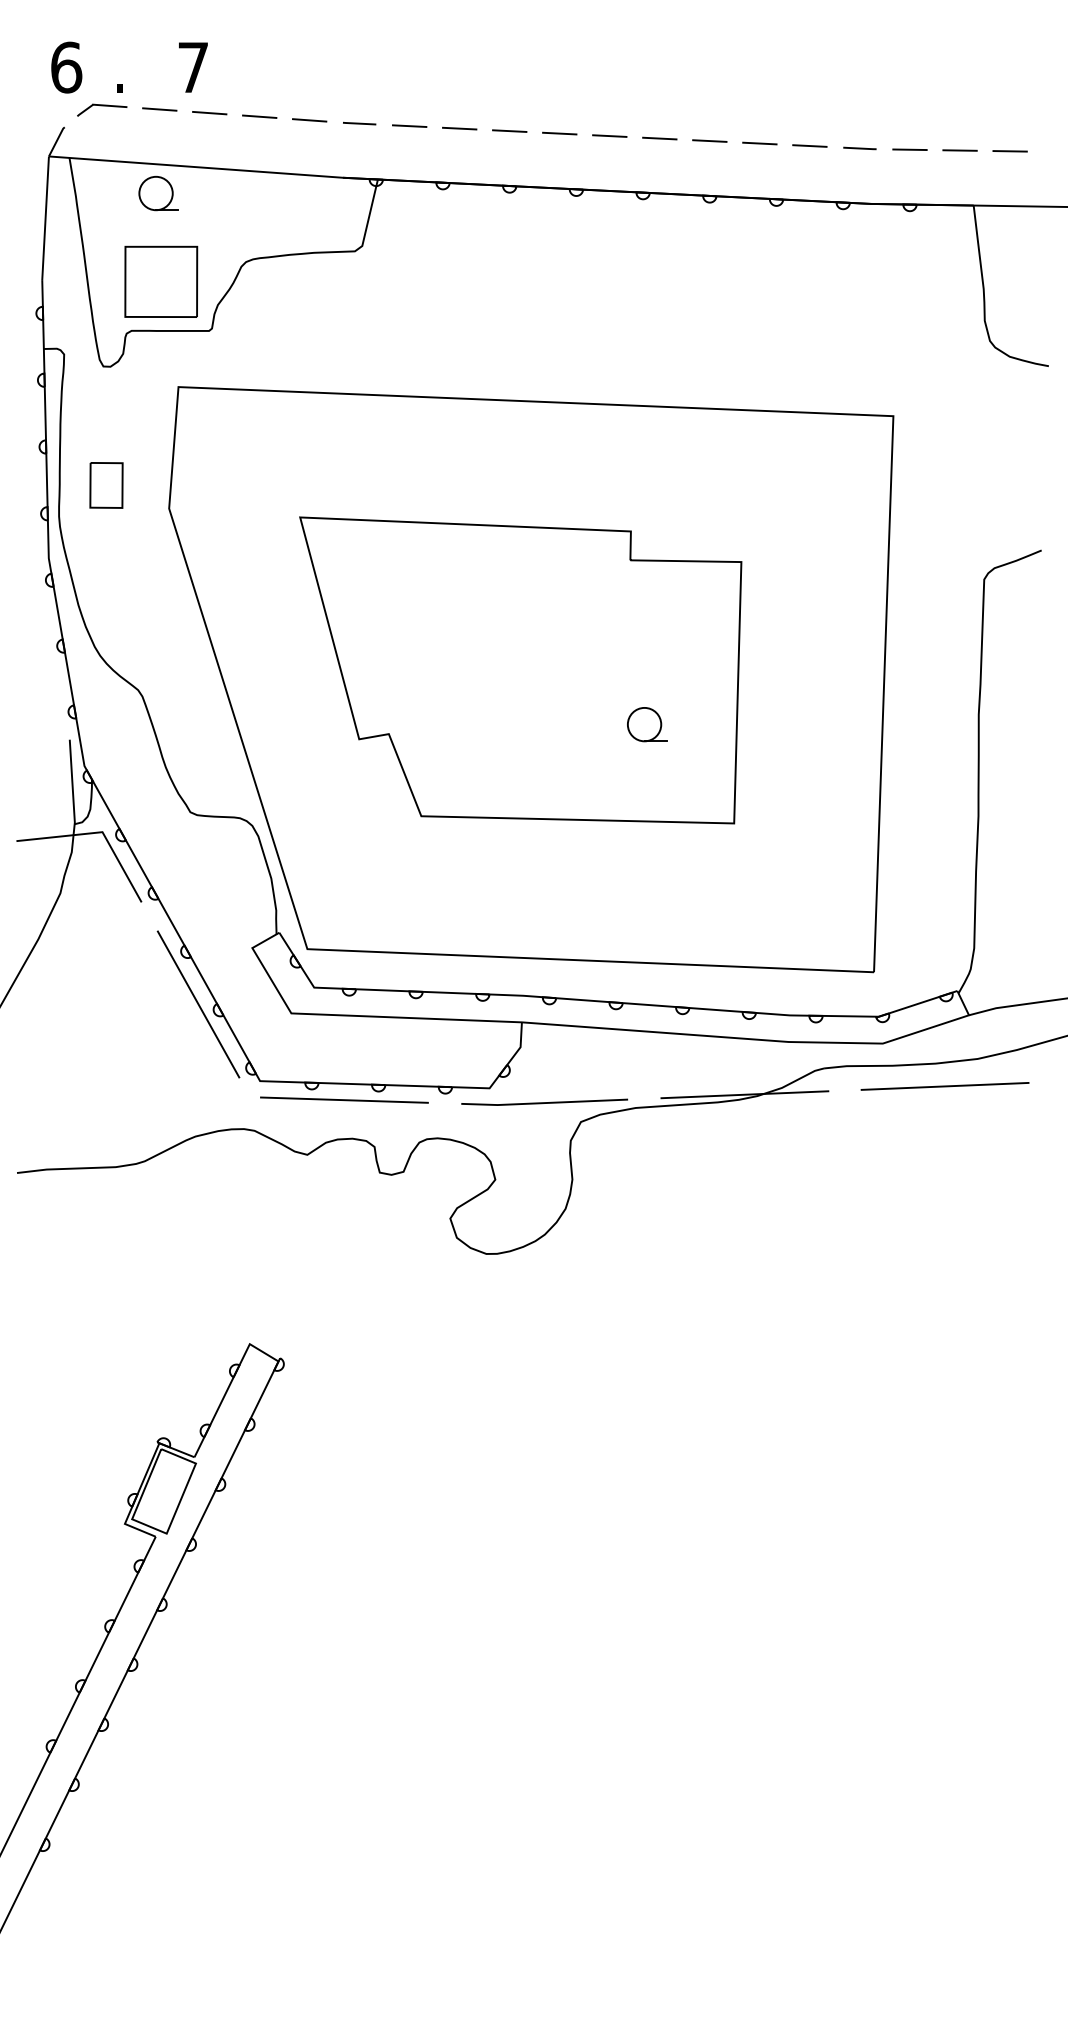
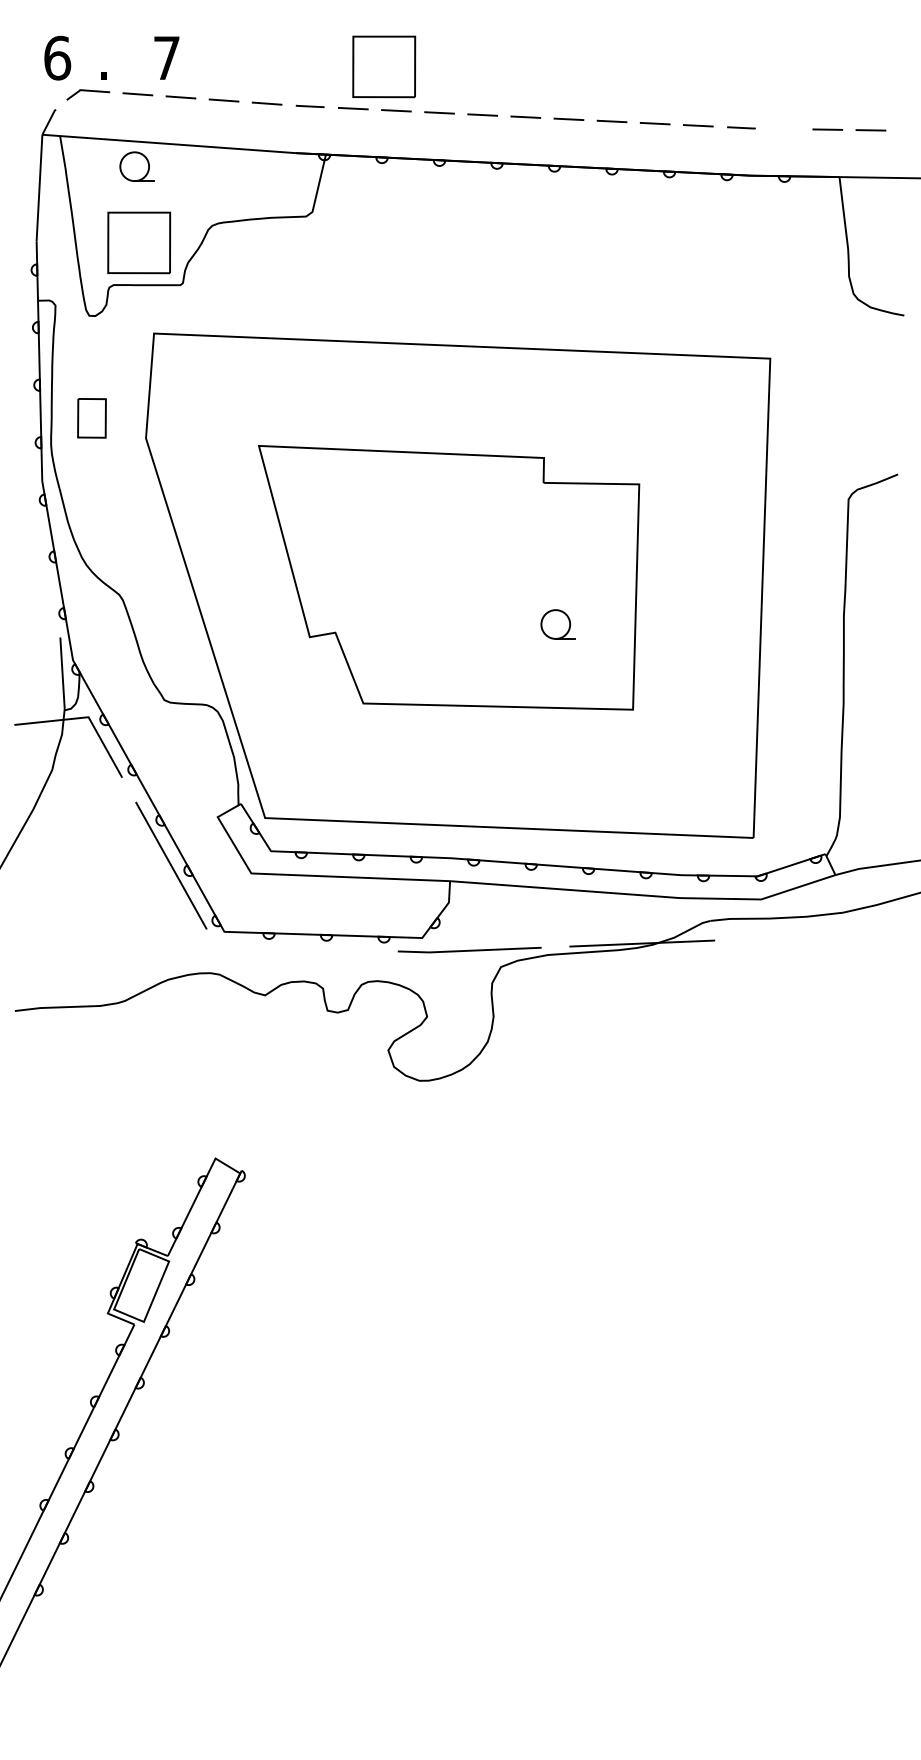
part: (445, 77) -> (384, 66), added
line: (909, 149) -> (784, 128), removed
line: (944, 1086) -> (814, 936), removed
line: (344, 1099) -> (297, 947), removed

